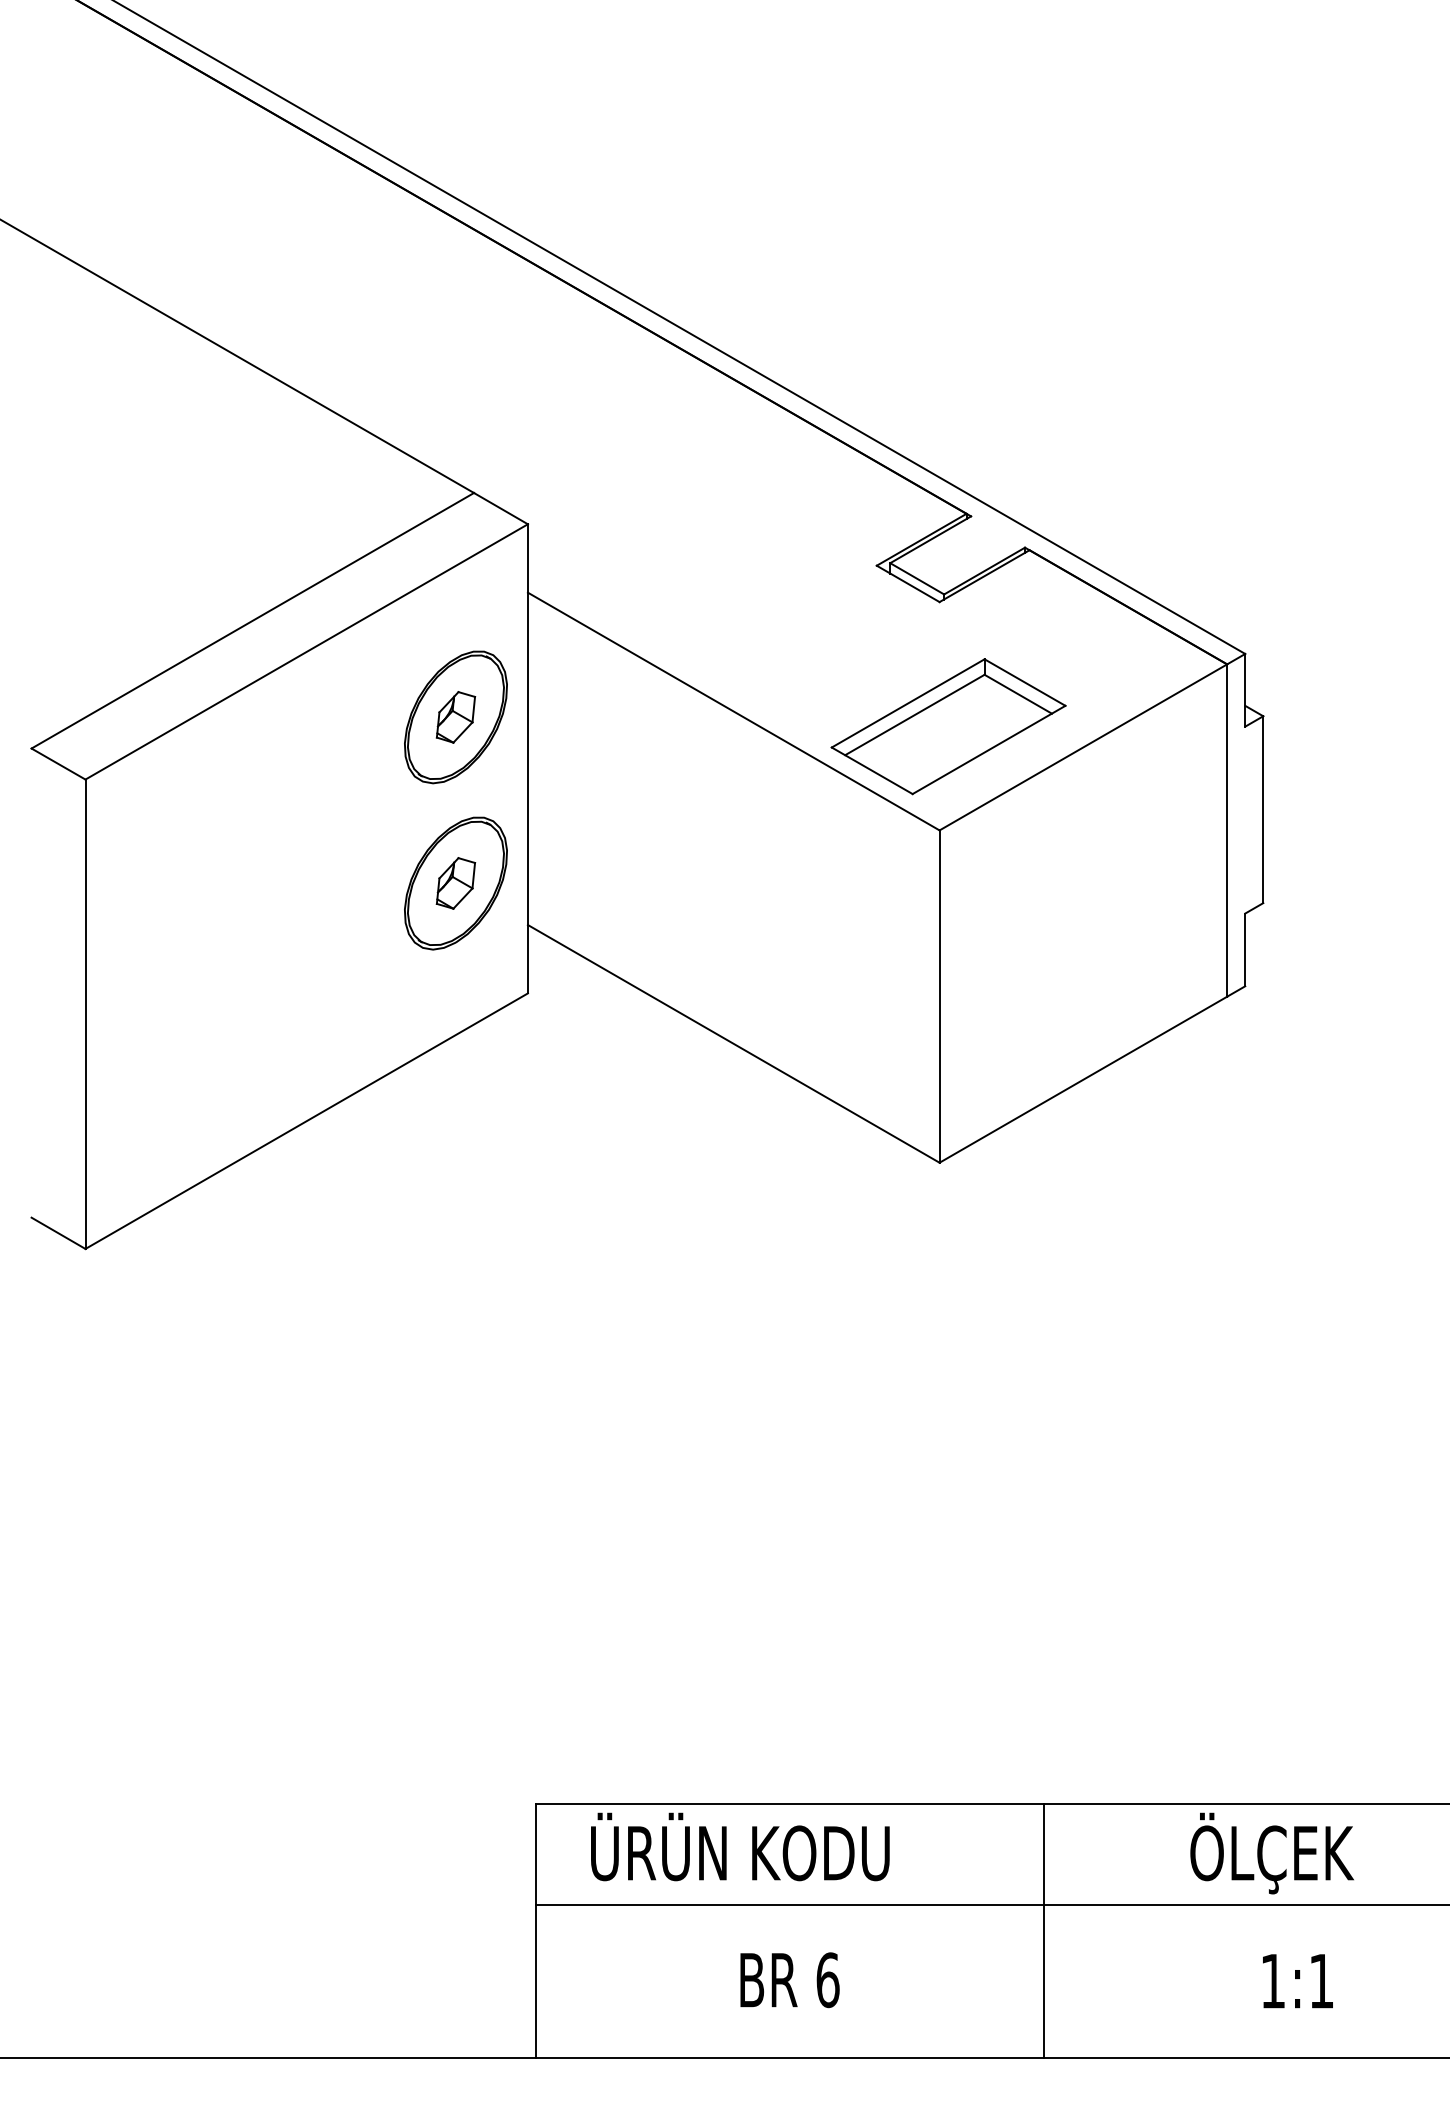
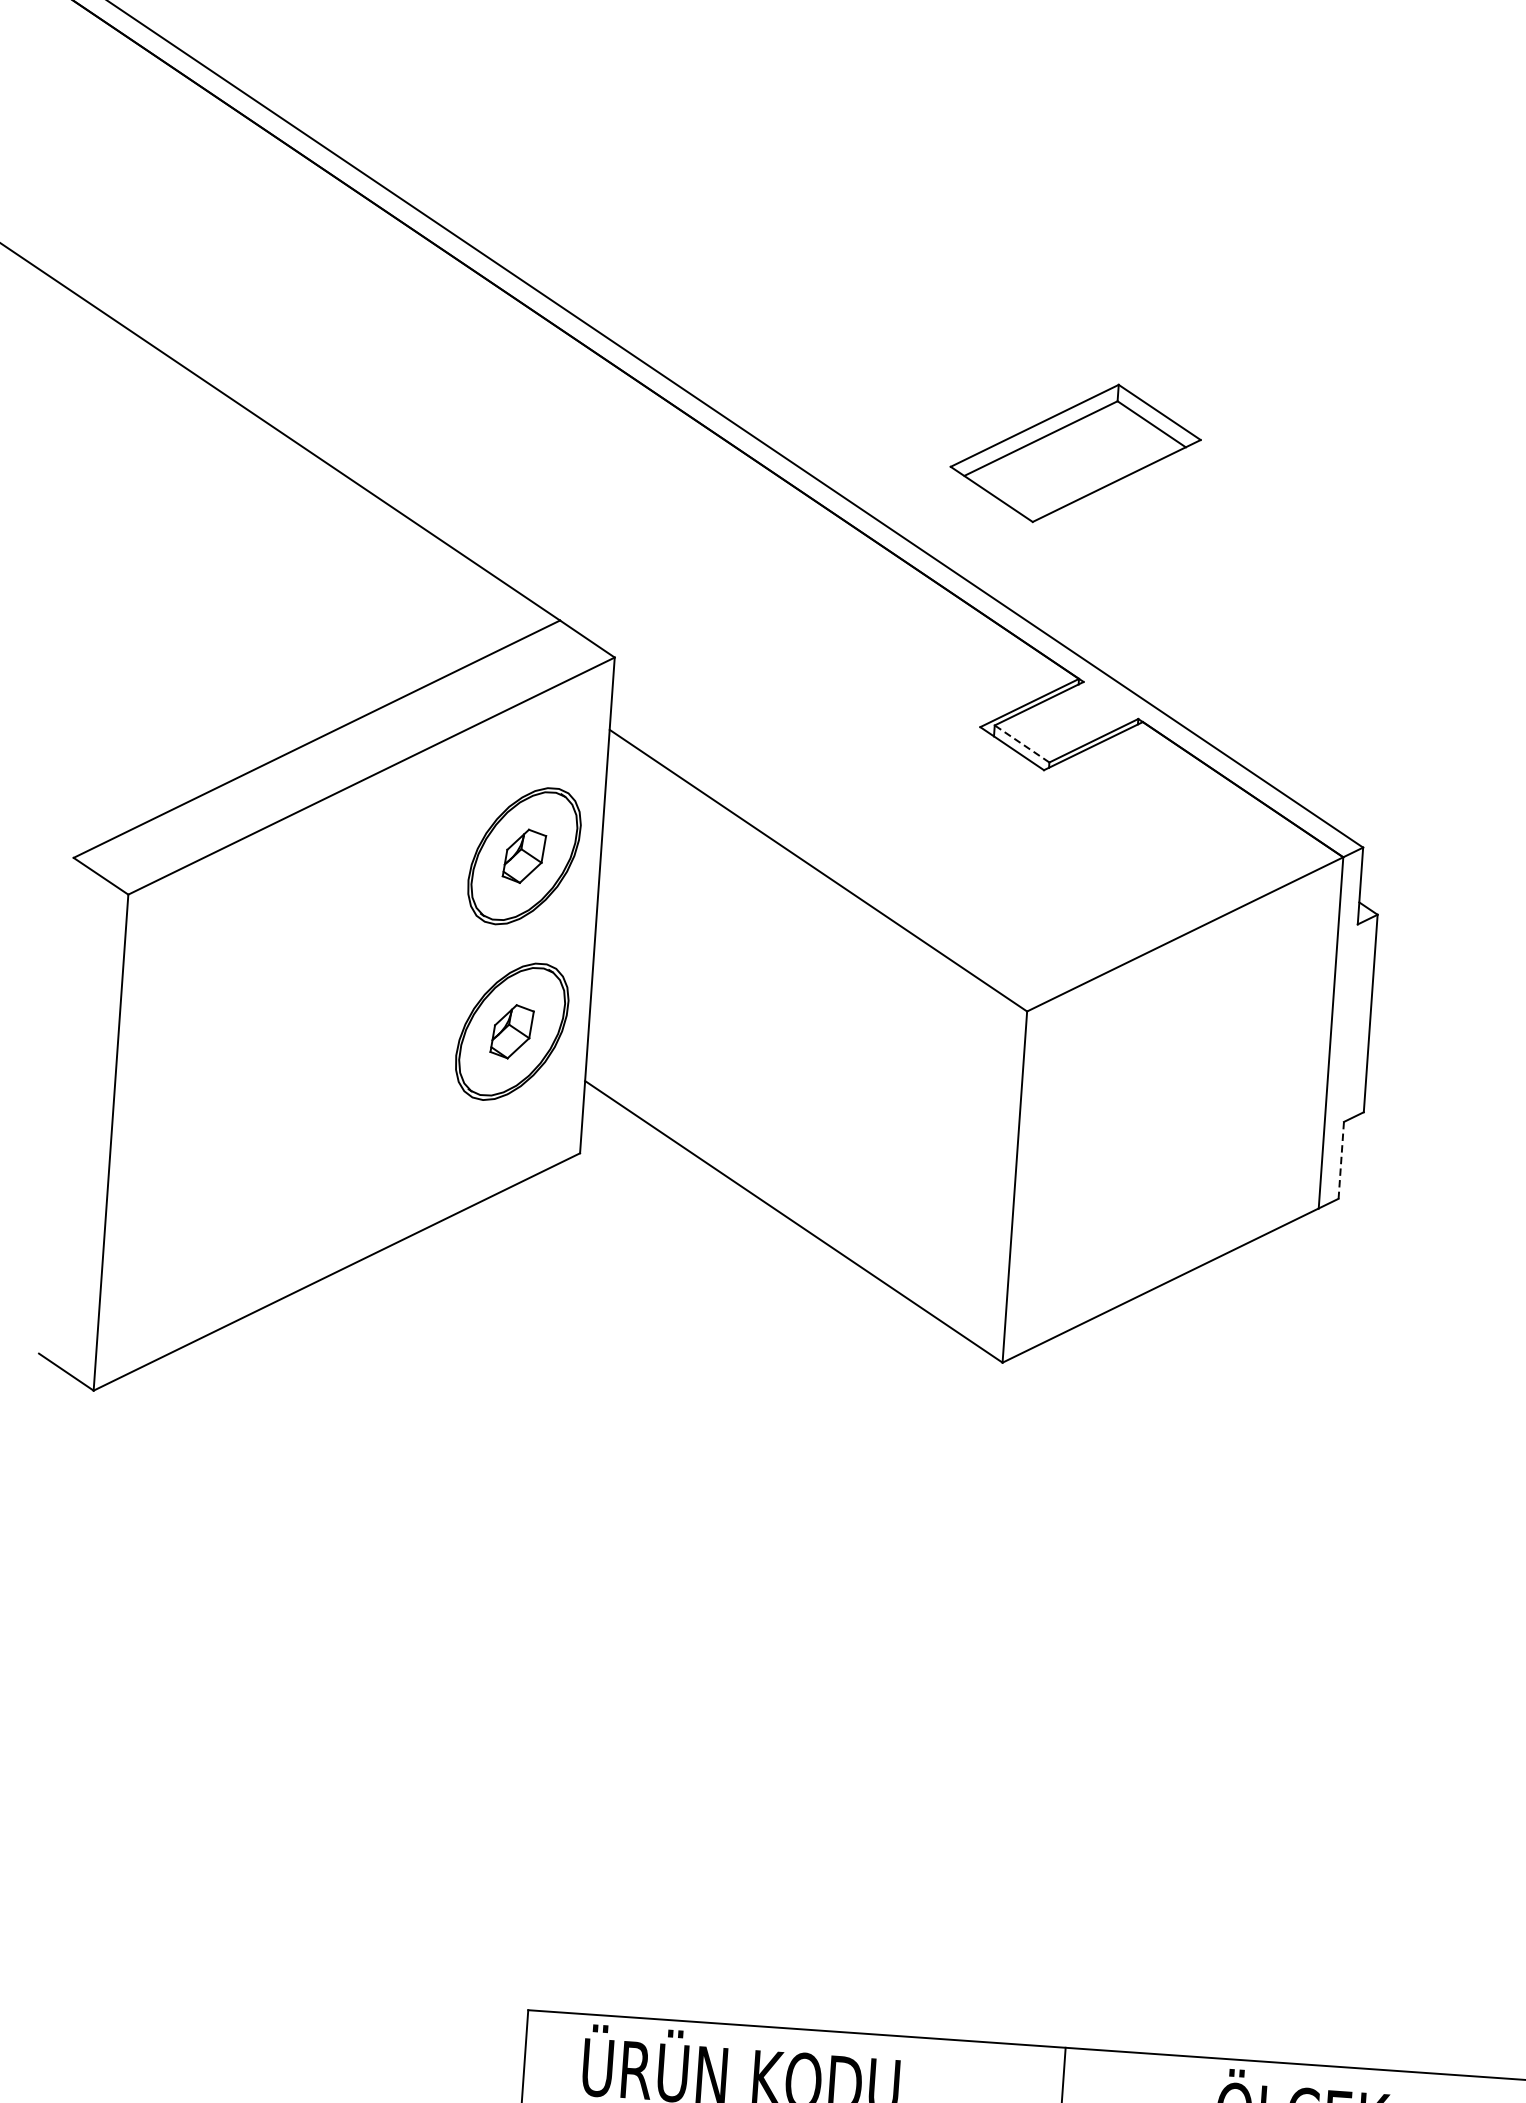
line: (916, 578) -> (1021, 743), solid -> dashed
part: (948, 726) -> (1075, 453), moved
line: (1245, 950) -> (1341, 1160), solid -> dashed

